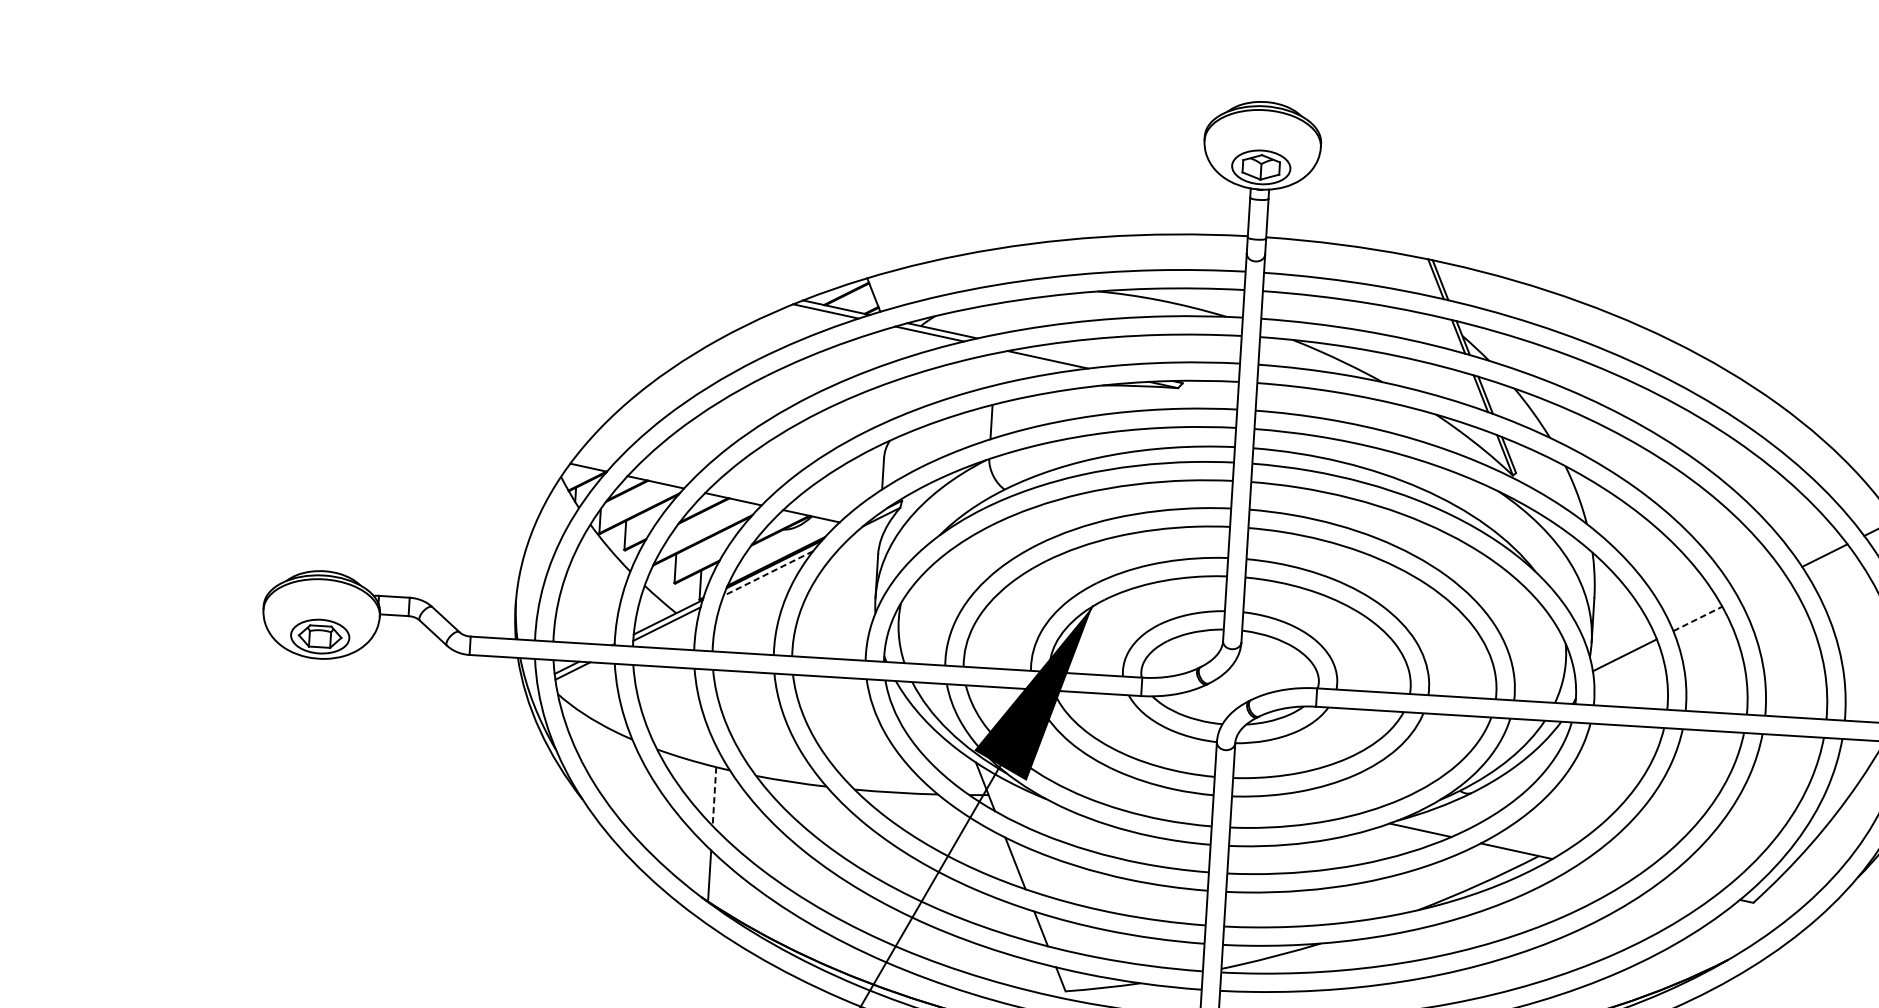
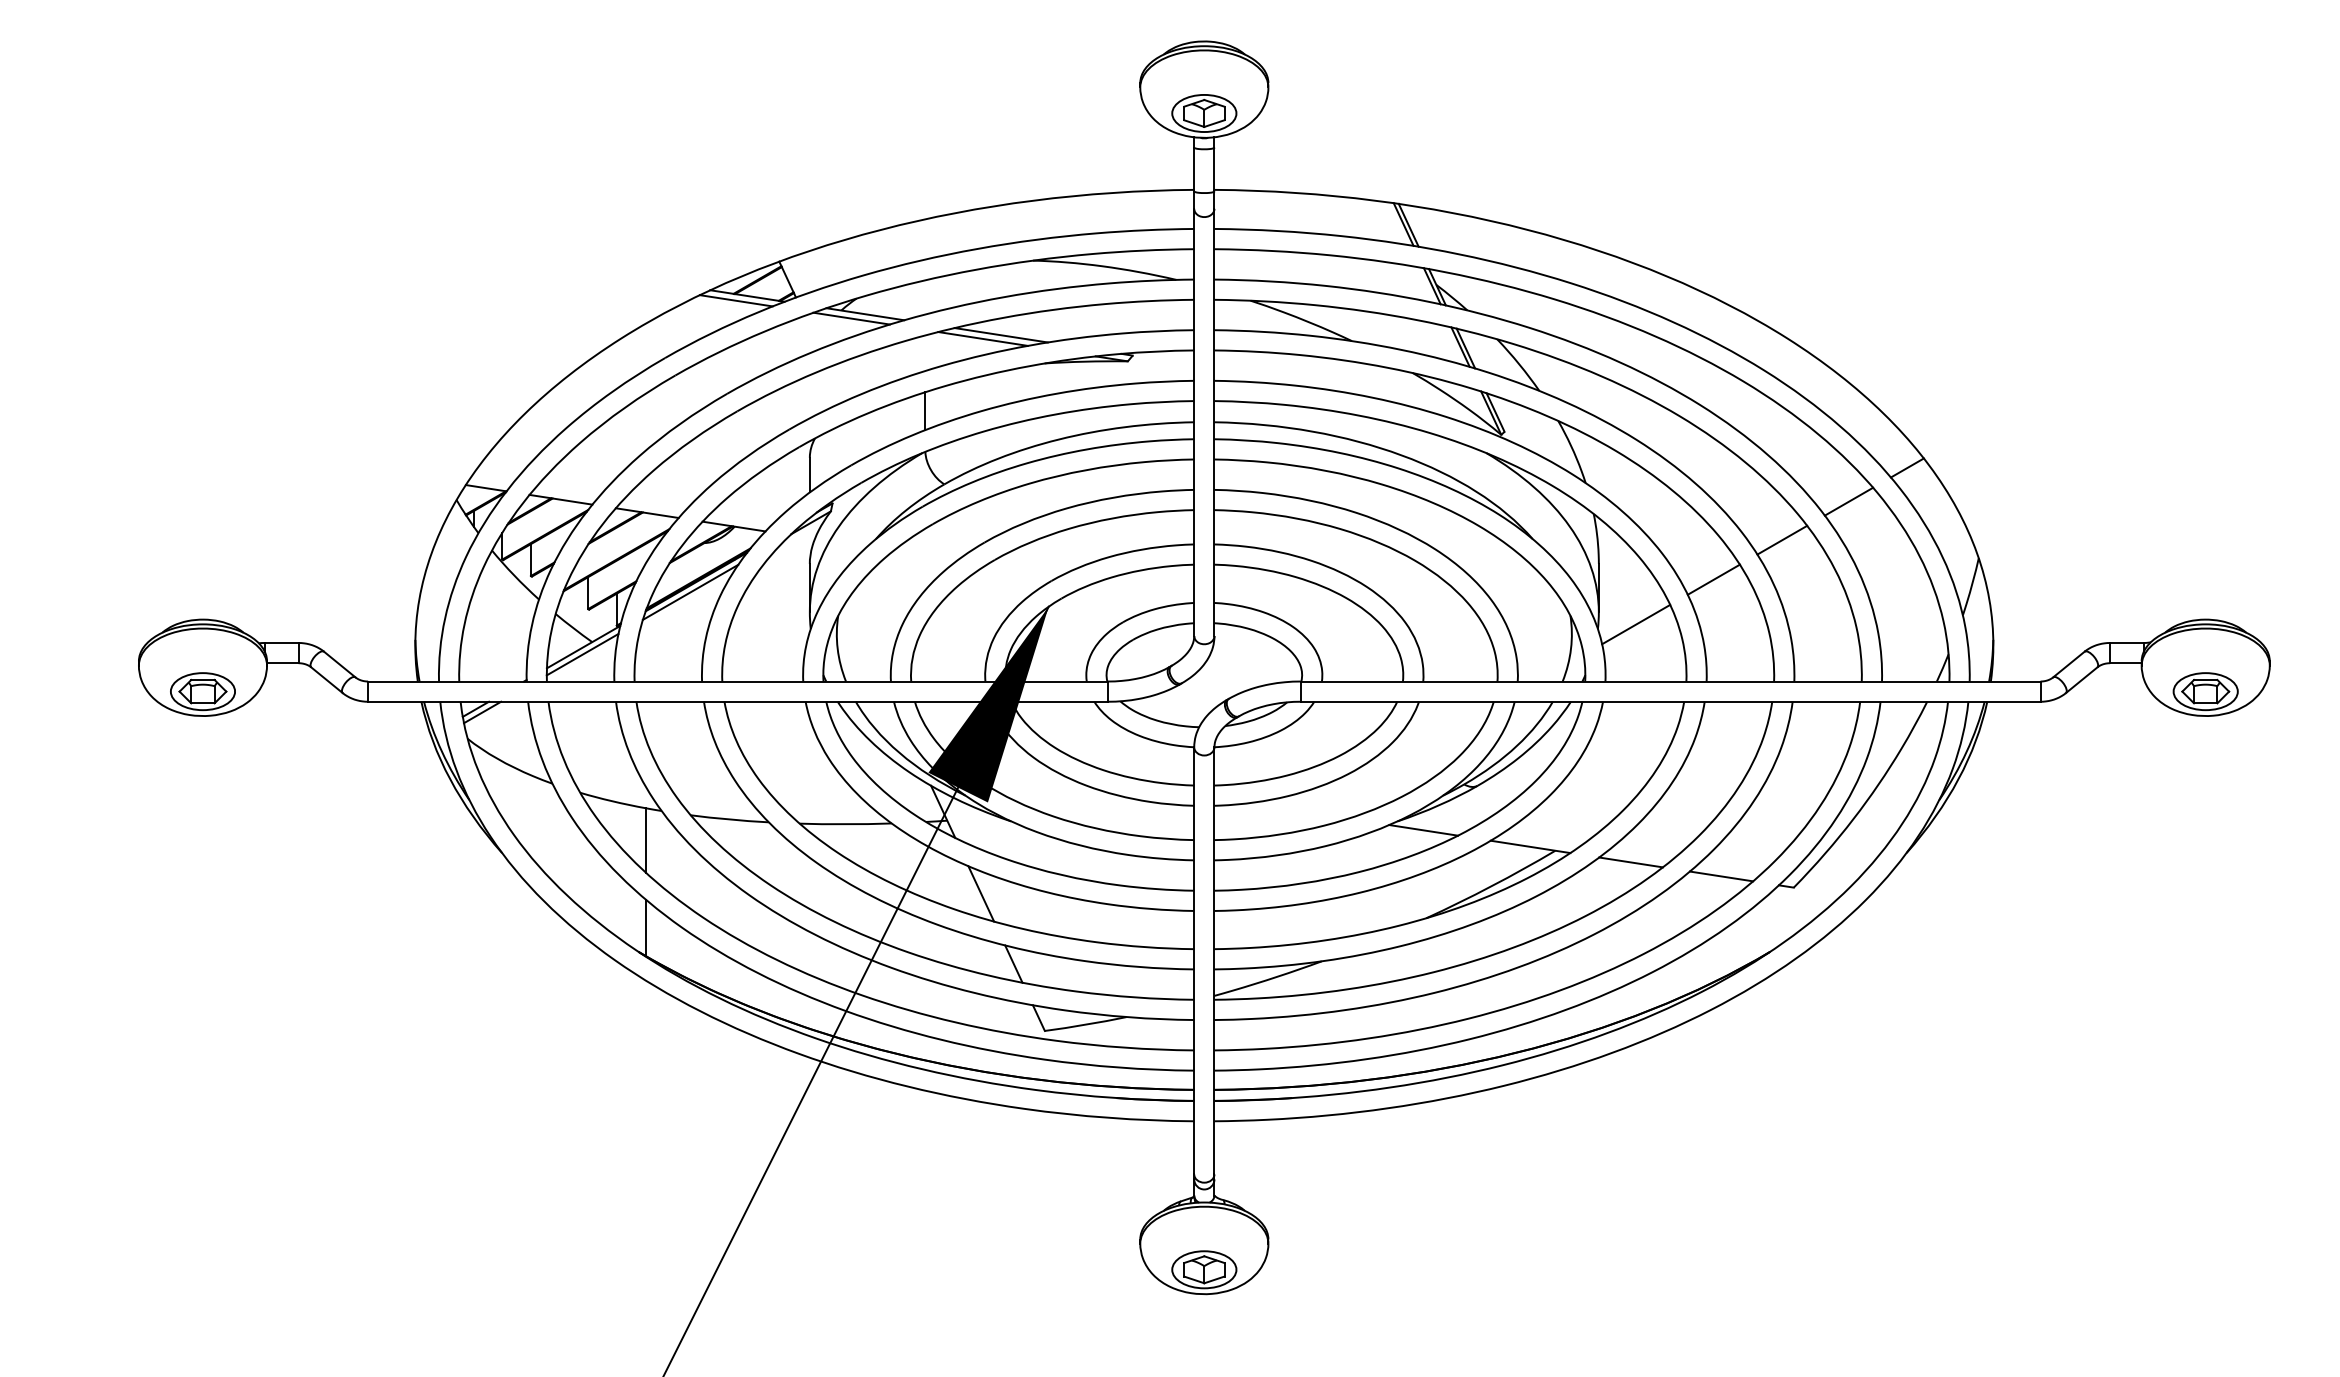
line: (1063, 357) -> (1000, 335), added
line: (768, 573) -> (690, 592), dashed -> solid
line: (1762, 586) -> (1782, 539), added
line: (1698, 618) -> (1714, 579), dashed -> solid
line: (714, 797) -> (646, 841), dashed -> solid
line: (1606, 870) -> (1630, 862), added
line: (1688, 888) -> (1721, 876), added

